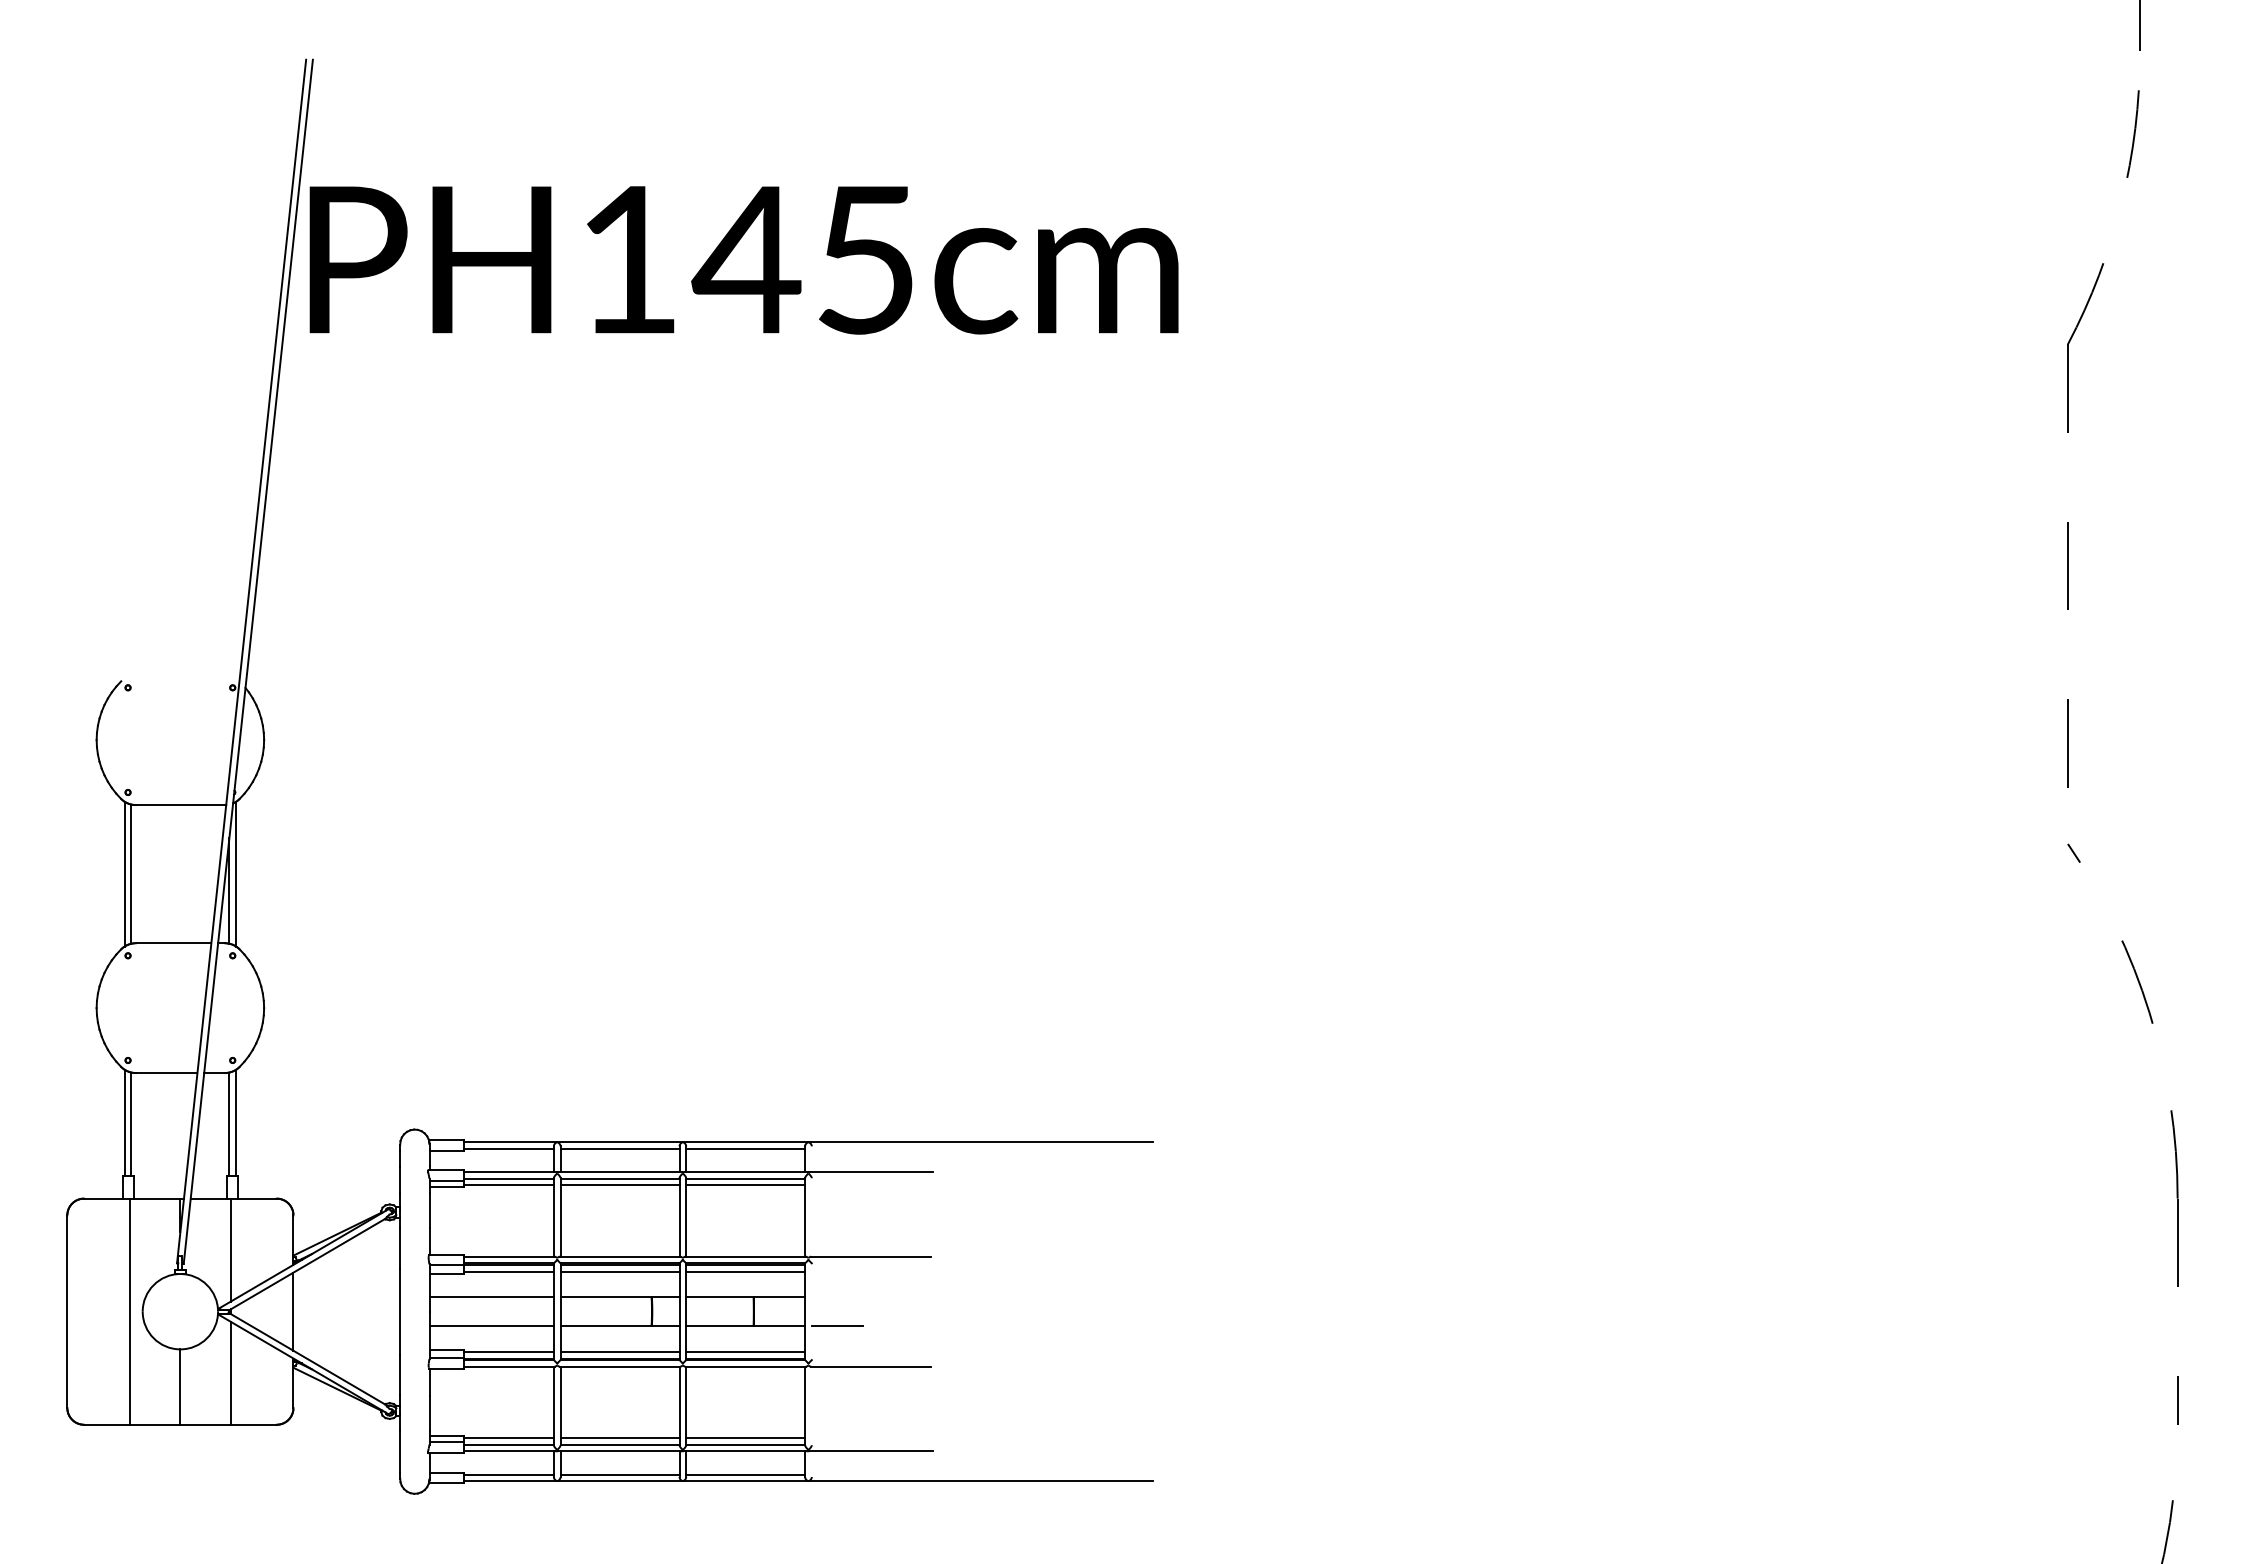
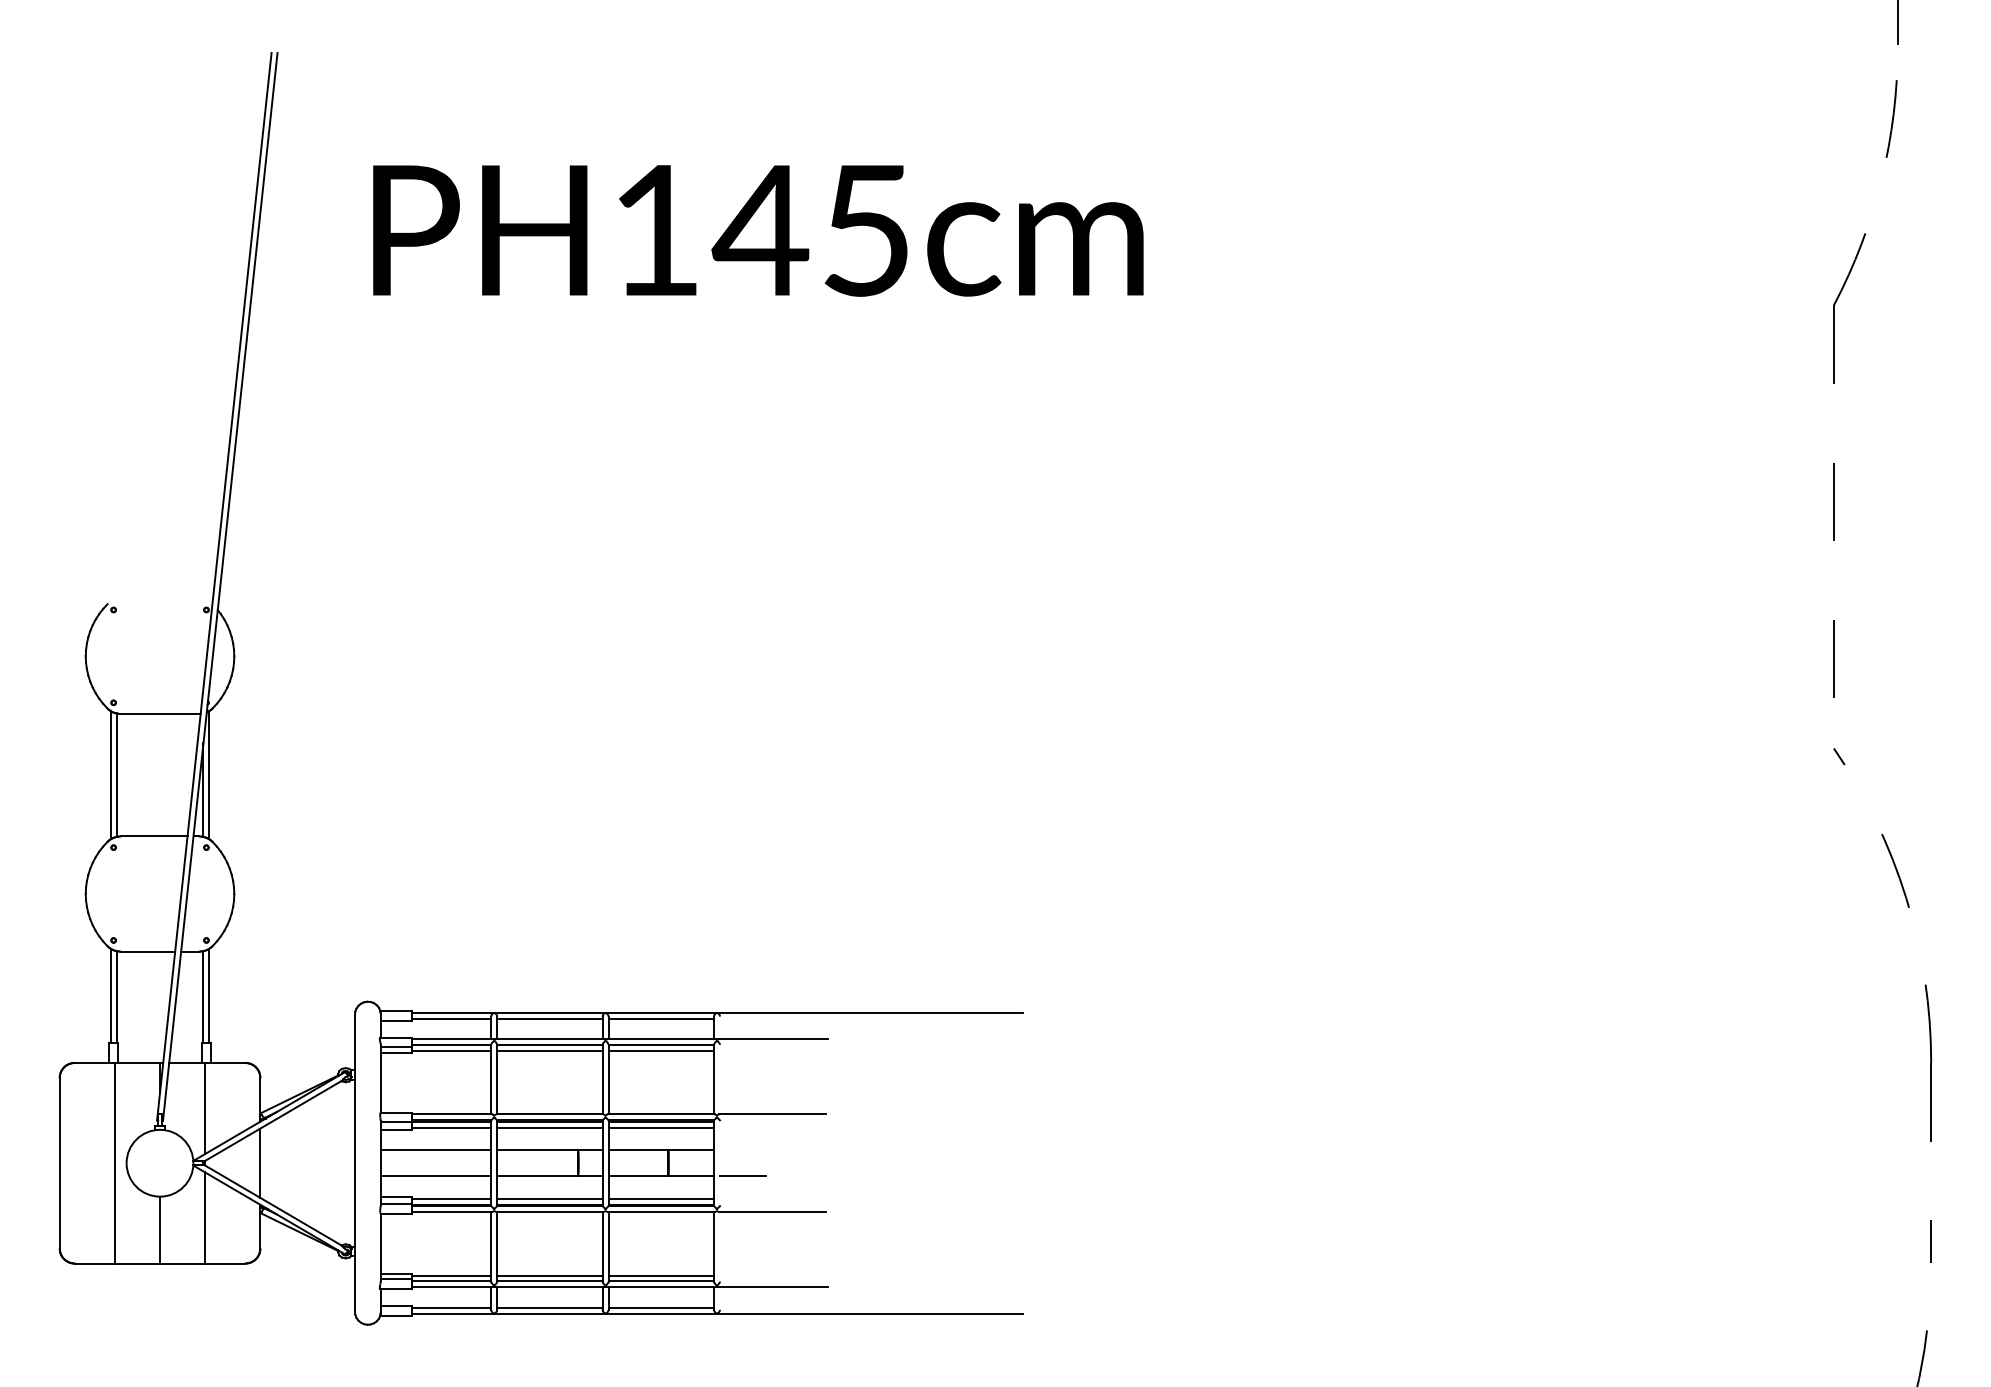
text: (743, 260) -> (757, 231), moved

